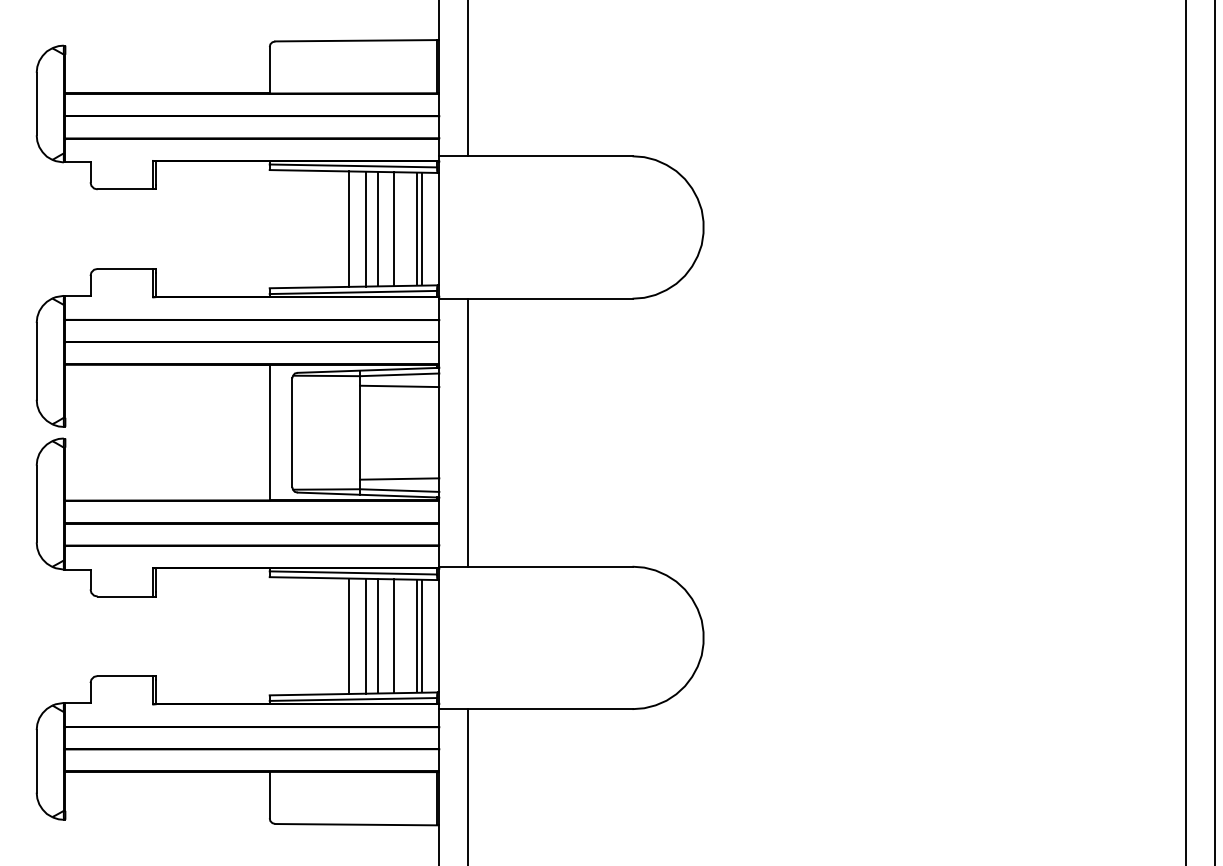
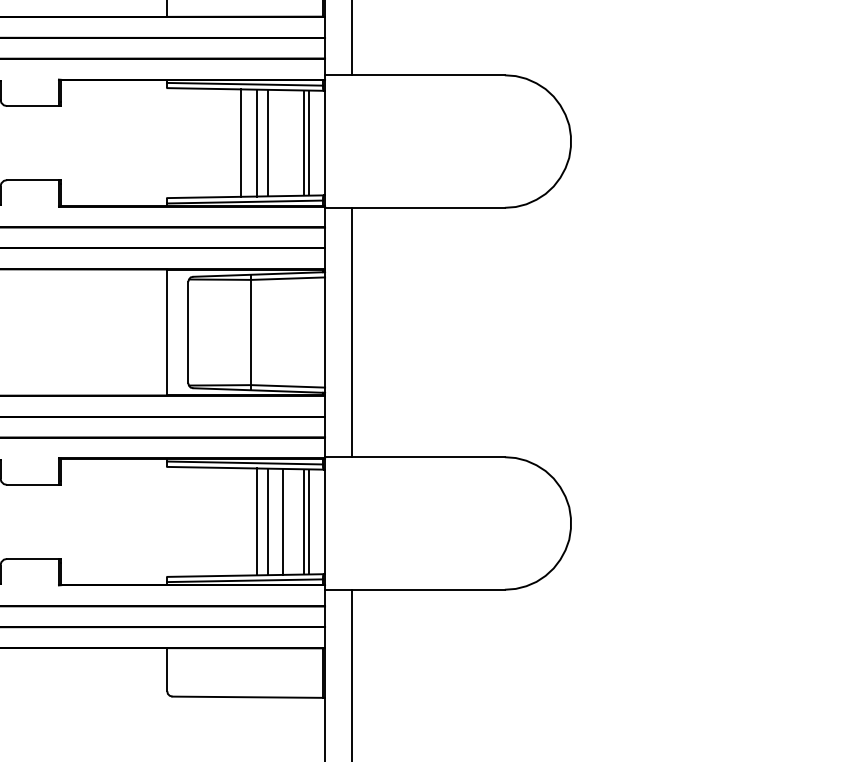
line: (394, 229) -> (283, 143), removed
line: (399, 386) -> (288, 289), removed
line: (399, 478) -> (288, 375), removed
line: (348, 636) -> (240, 522), removed

